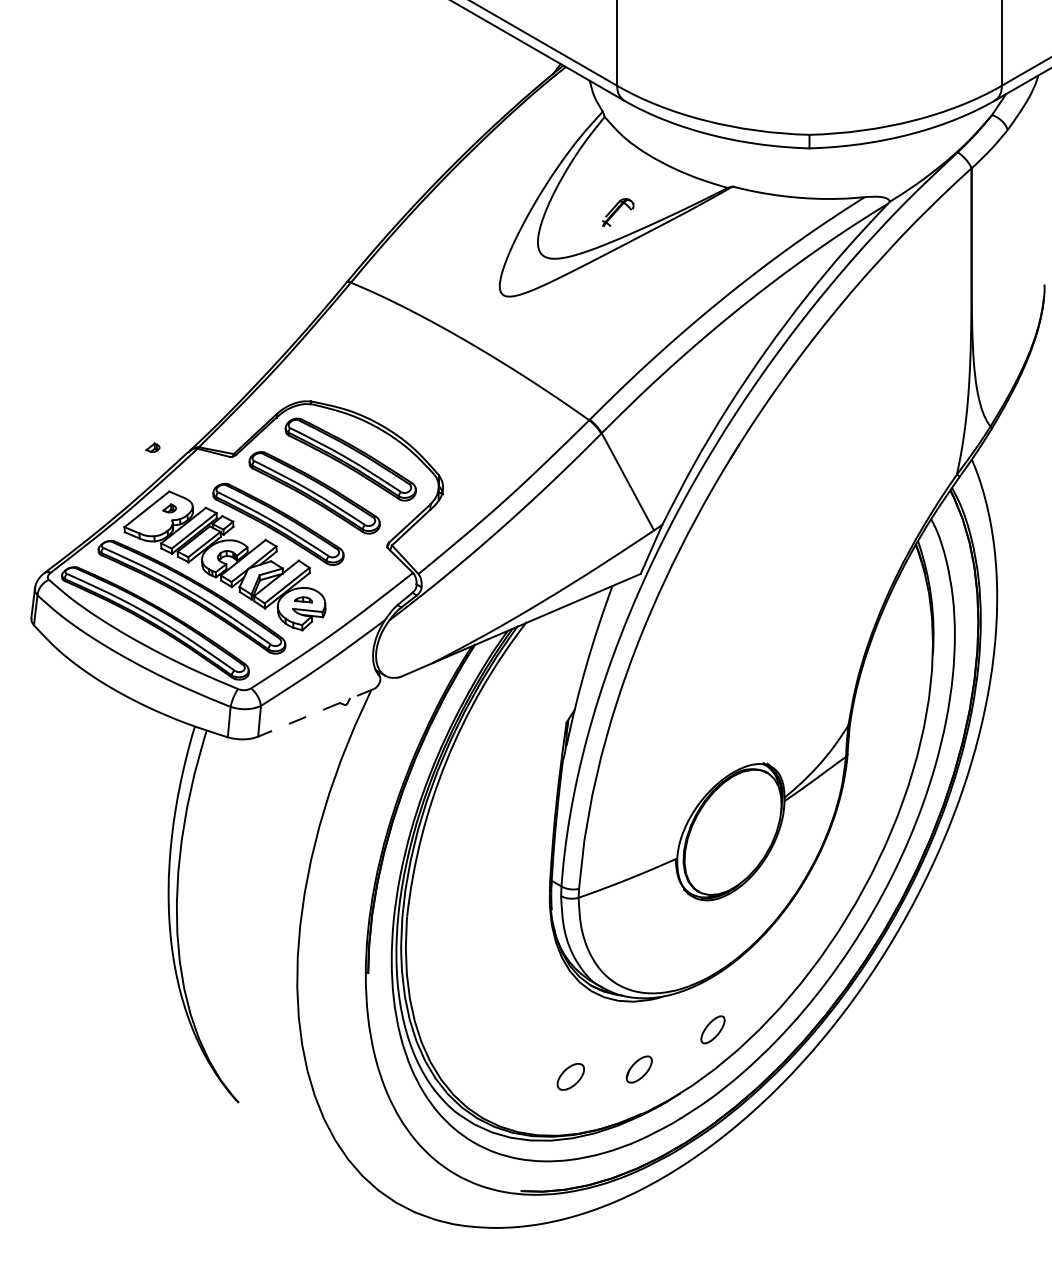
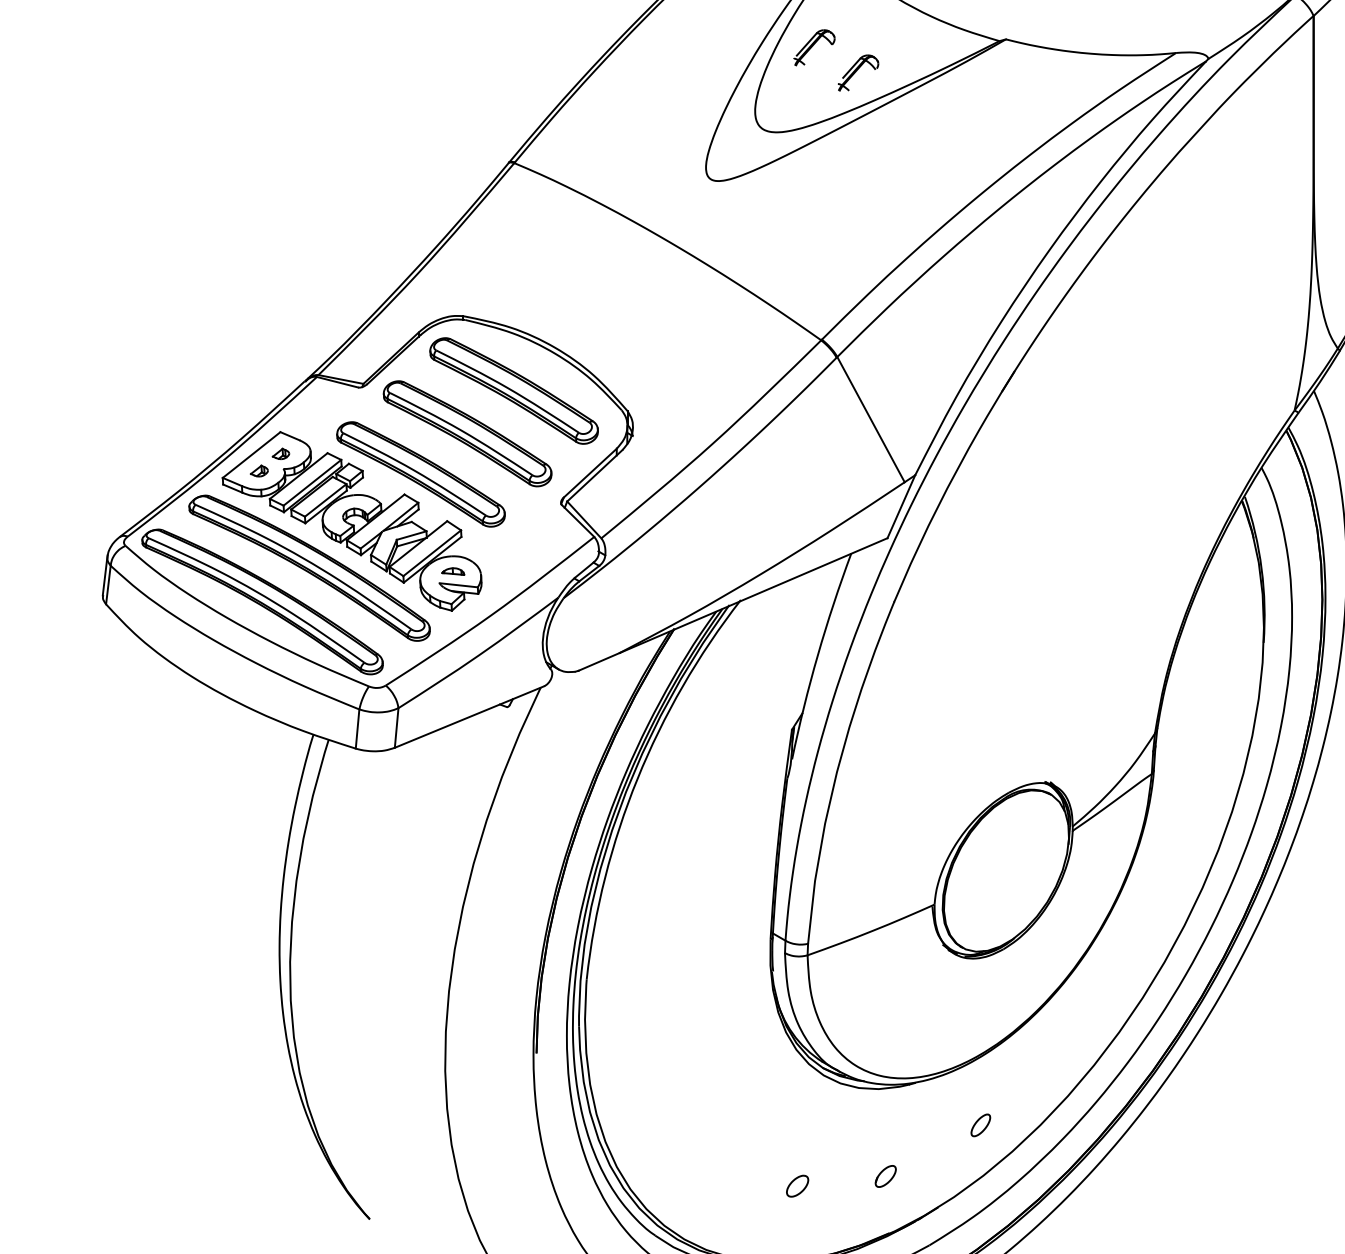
part: (583, 192) -> (813, 47), added
part: (152, 447) -> (258, 470), moved
line: (316, 712) -> (469, 716), dashed -> solid
part: (713, 1029) -> (981, 1124), size x0.62
part: (639, 1069) -> (885, 1176), size x0.62
part: (570, 1077) -> (797, 1186), size x0.62

